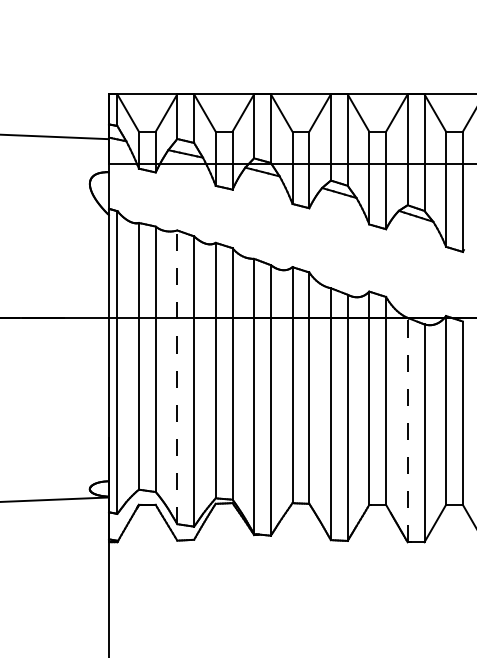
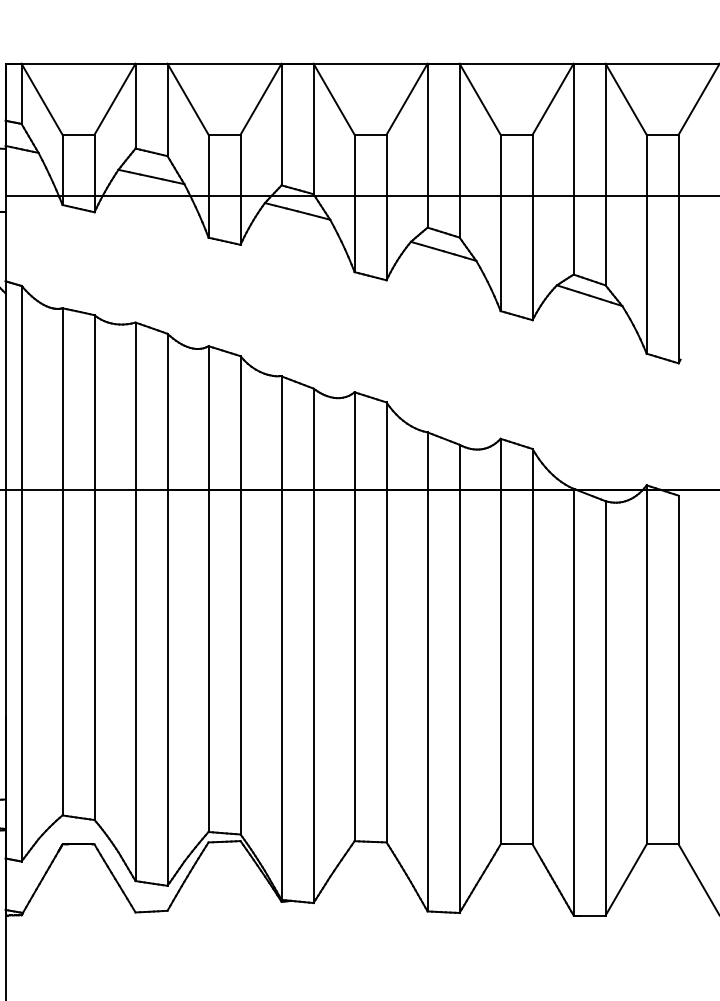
line: (177, 377) -> (135, 602), dashed -> solid
line: (407, 429) -> (573, 701), dashed -> solid

